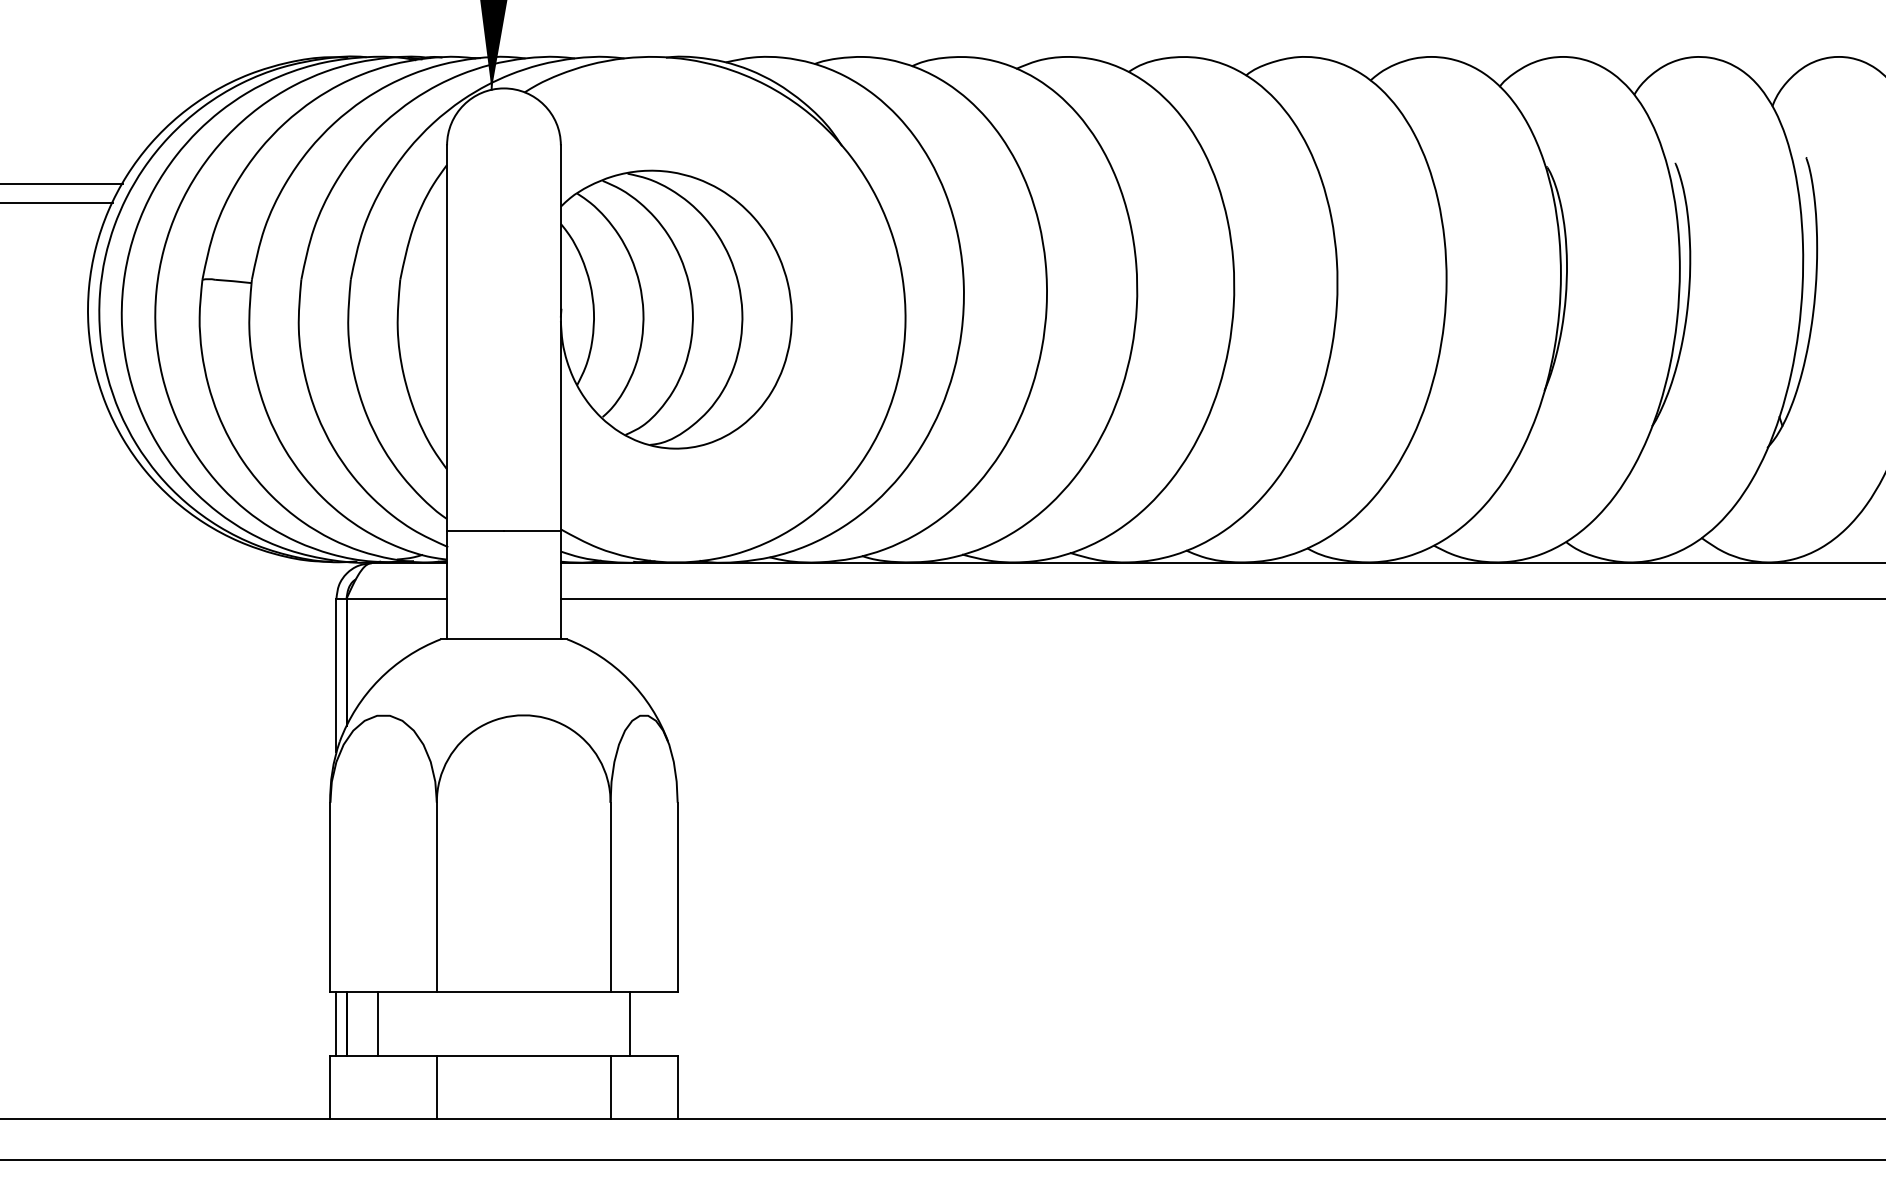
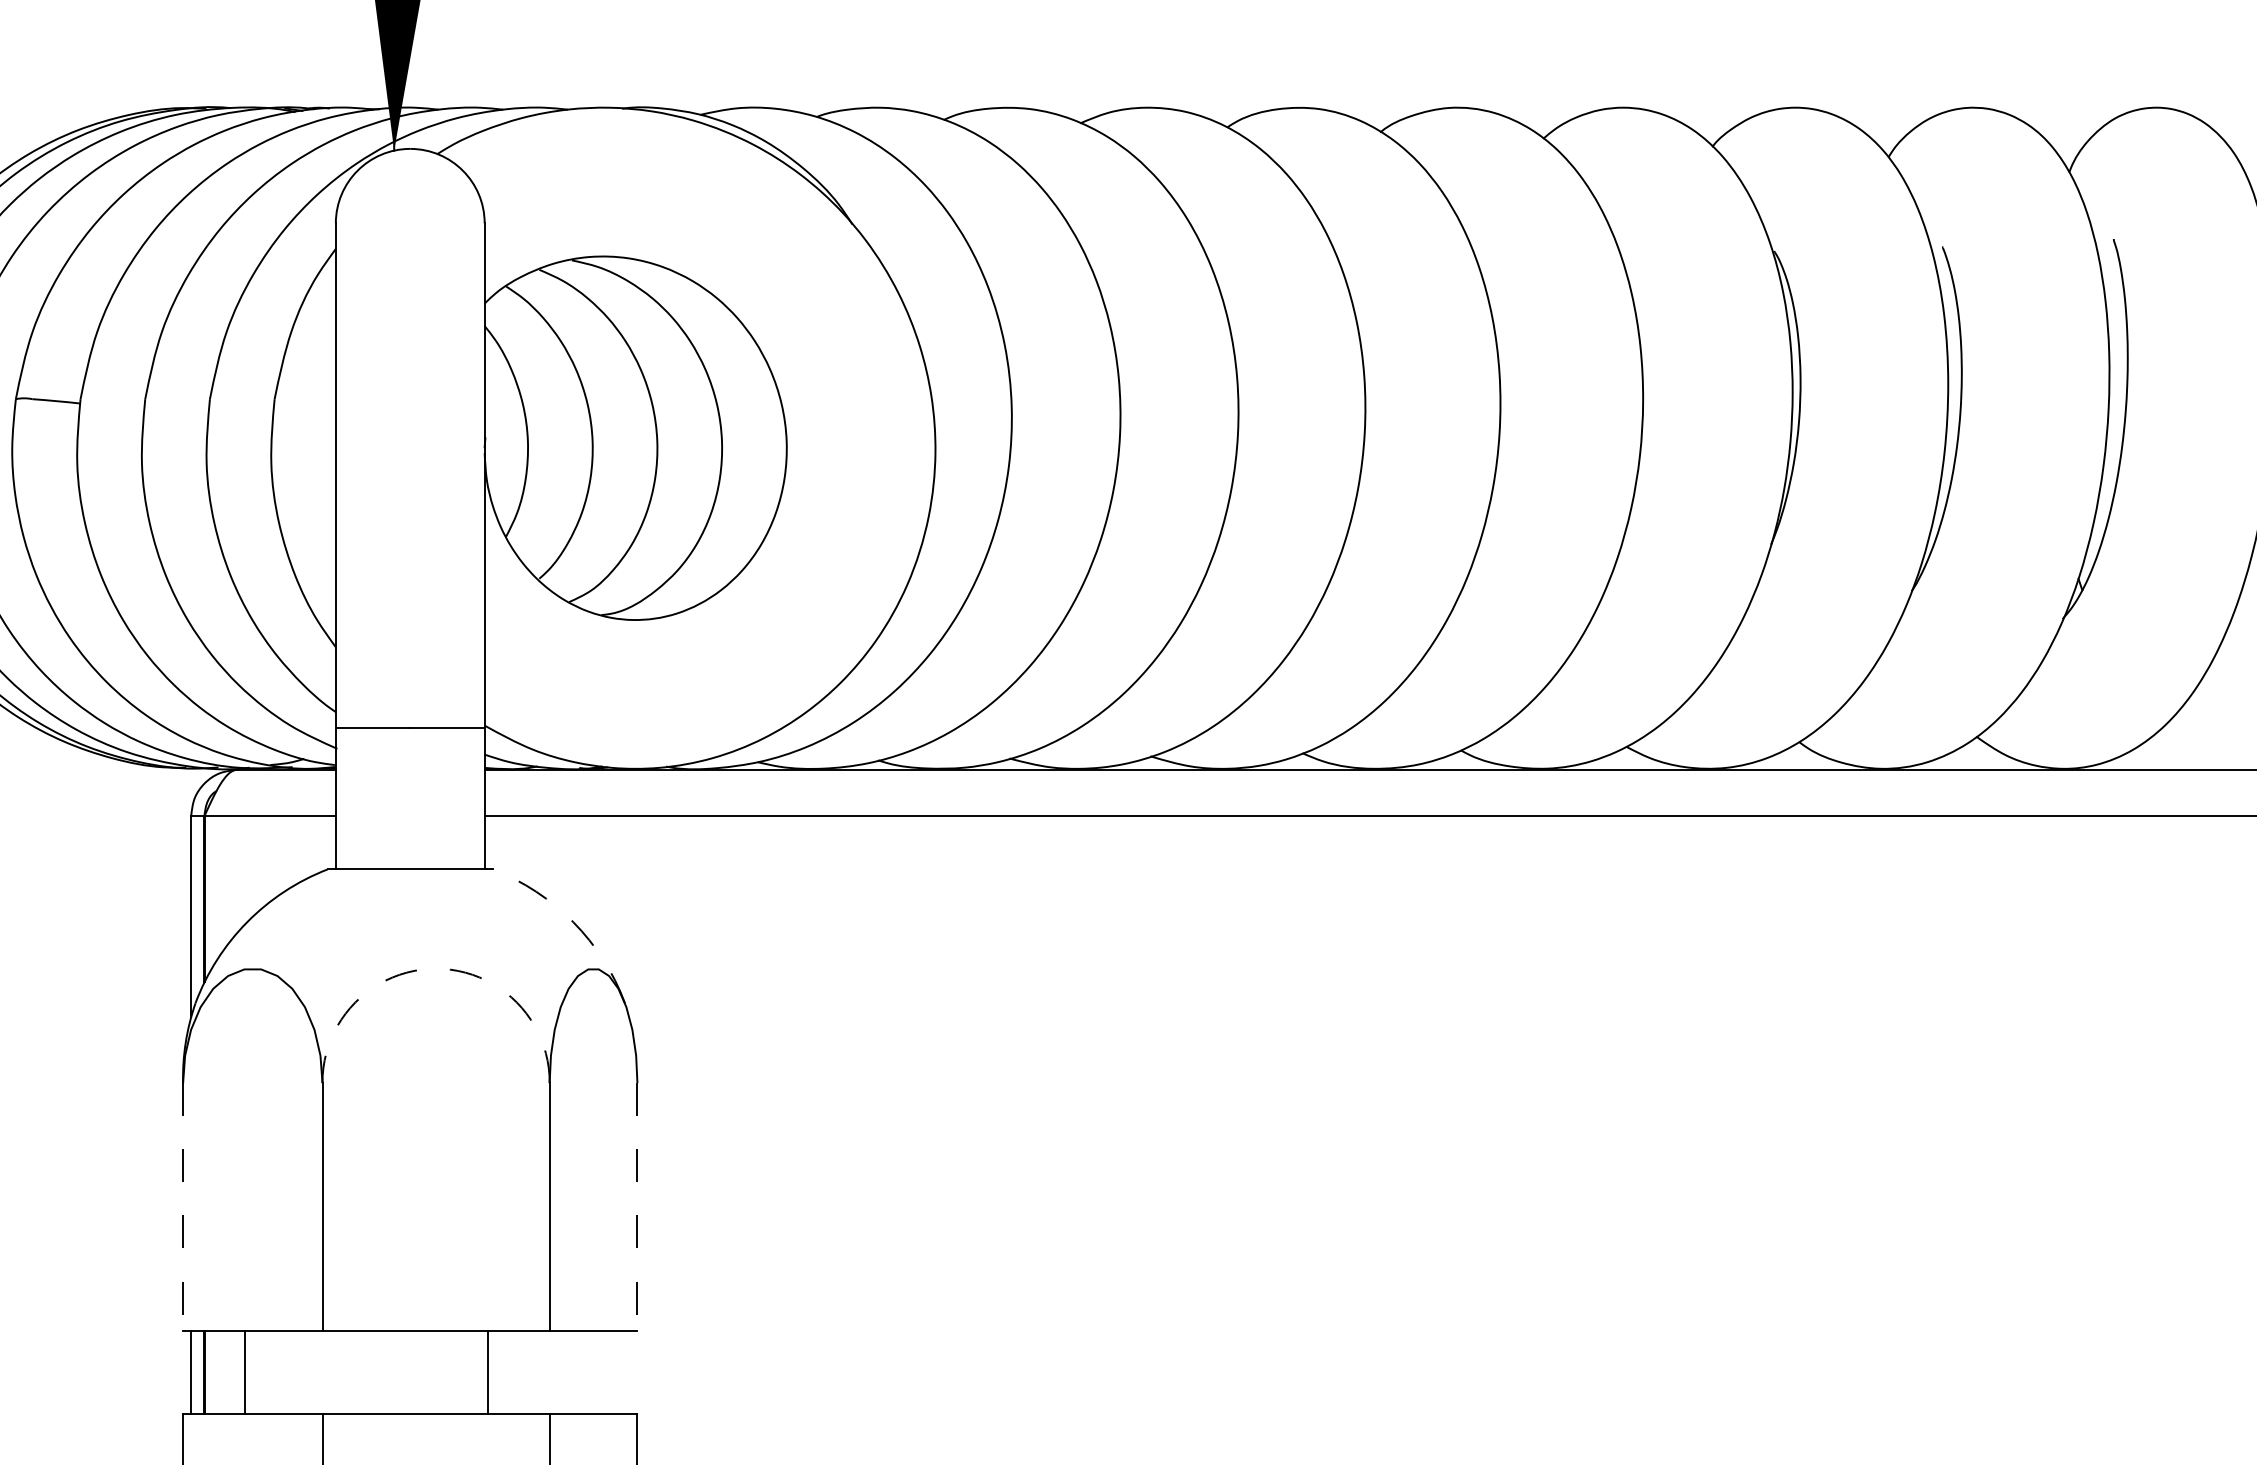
arc: (628, 679) -> (573, 921), solid -> dashed
arc: (523, 715) -> (435, 969), solid -> dashed
line: (330, 897) -> (183, 1207), solid -> dashed
line: (677, 897) -> (637, 1207), solid -> dashed
line: (630, 1023) -> (488, 1371), moved

